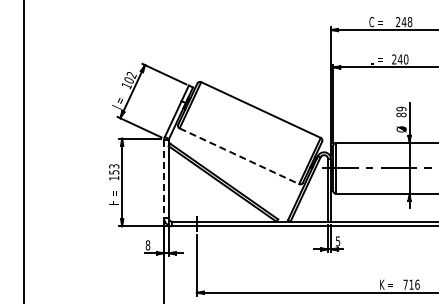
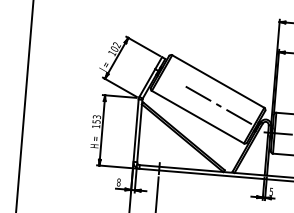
line: (268, 141) -> (222, 107), added
line: (239, 156) -> (197, 117), dashed -> solid
line: (164, 179) -> (136, 130), dashed -> solid

